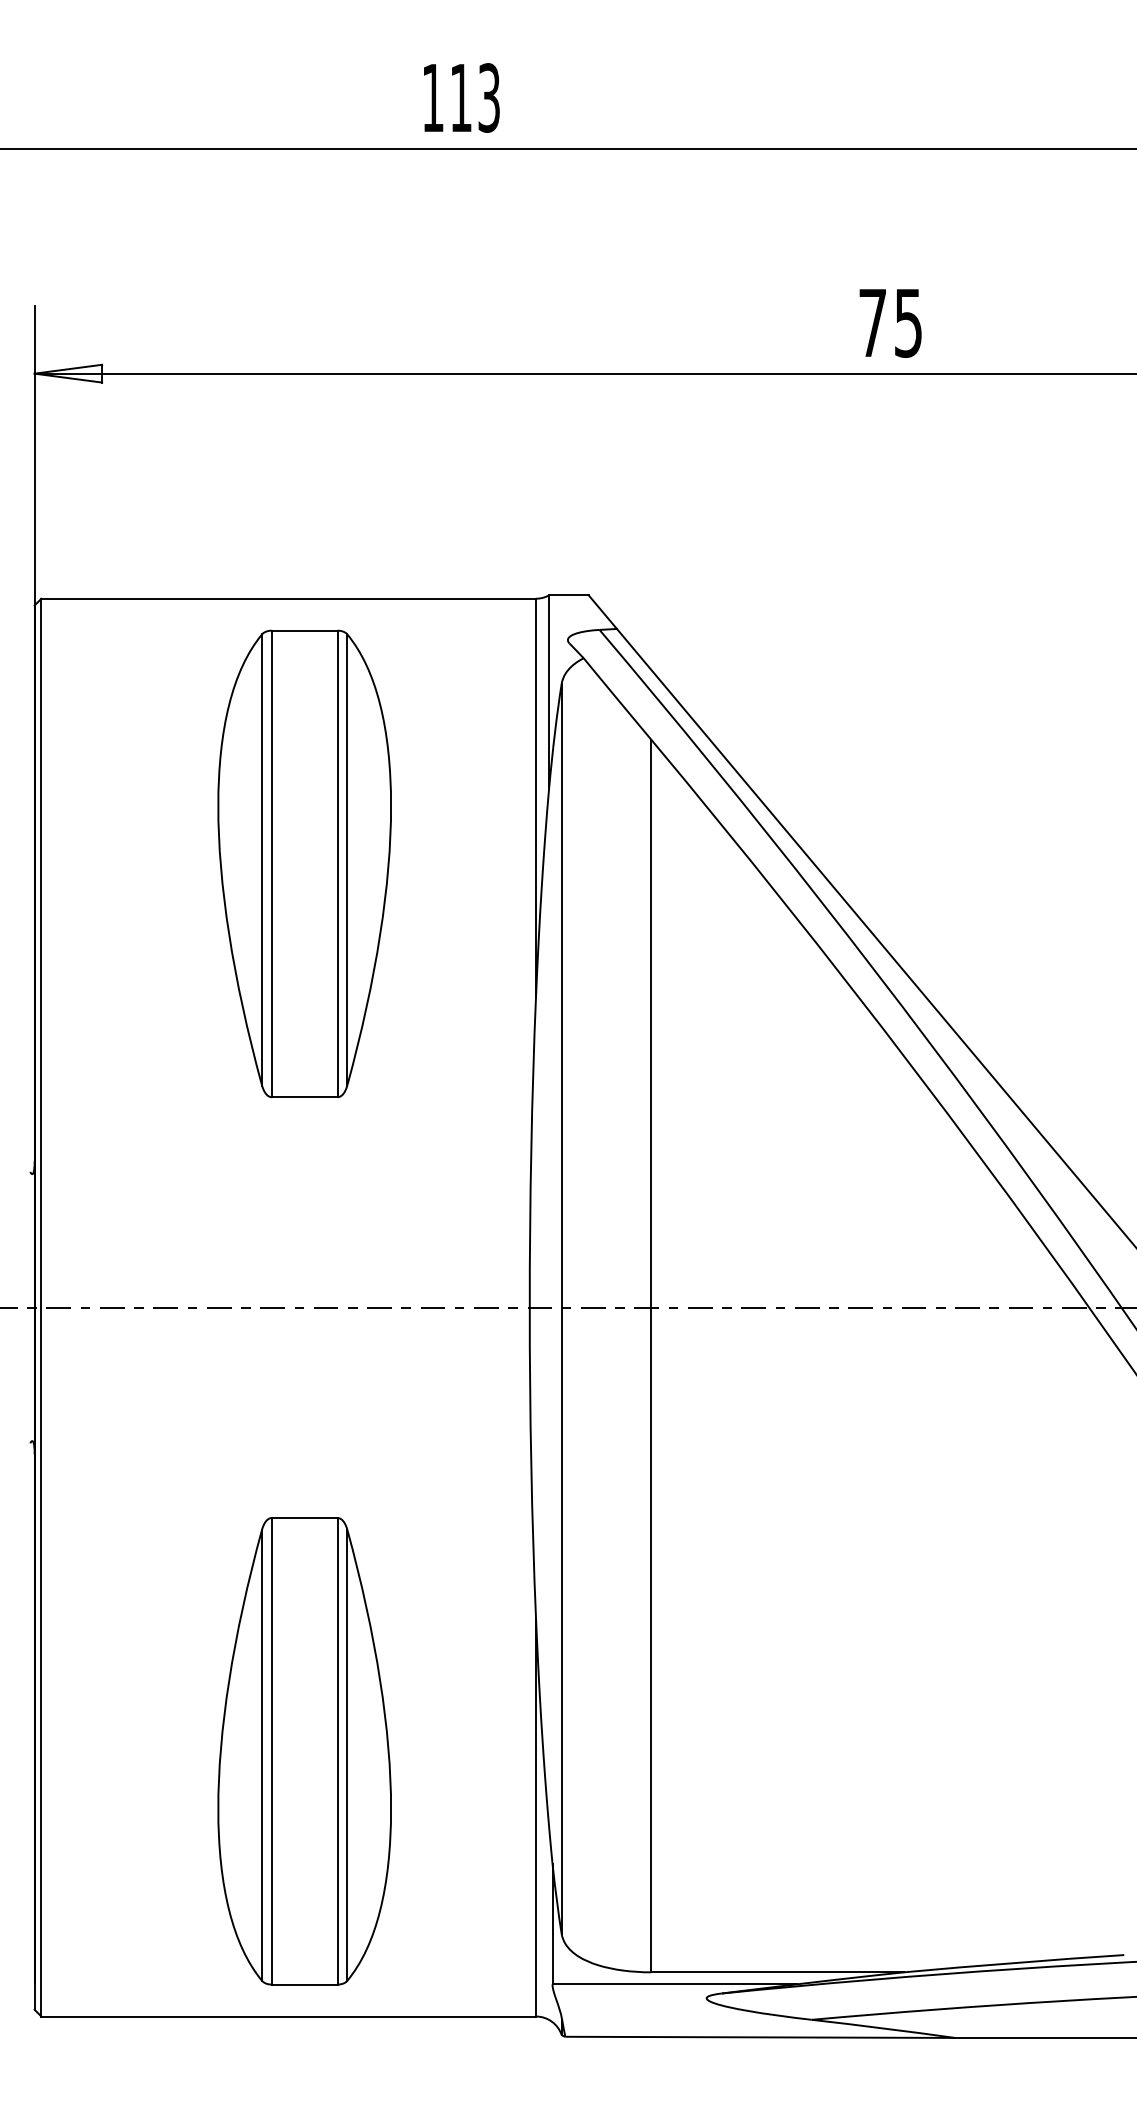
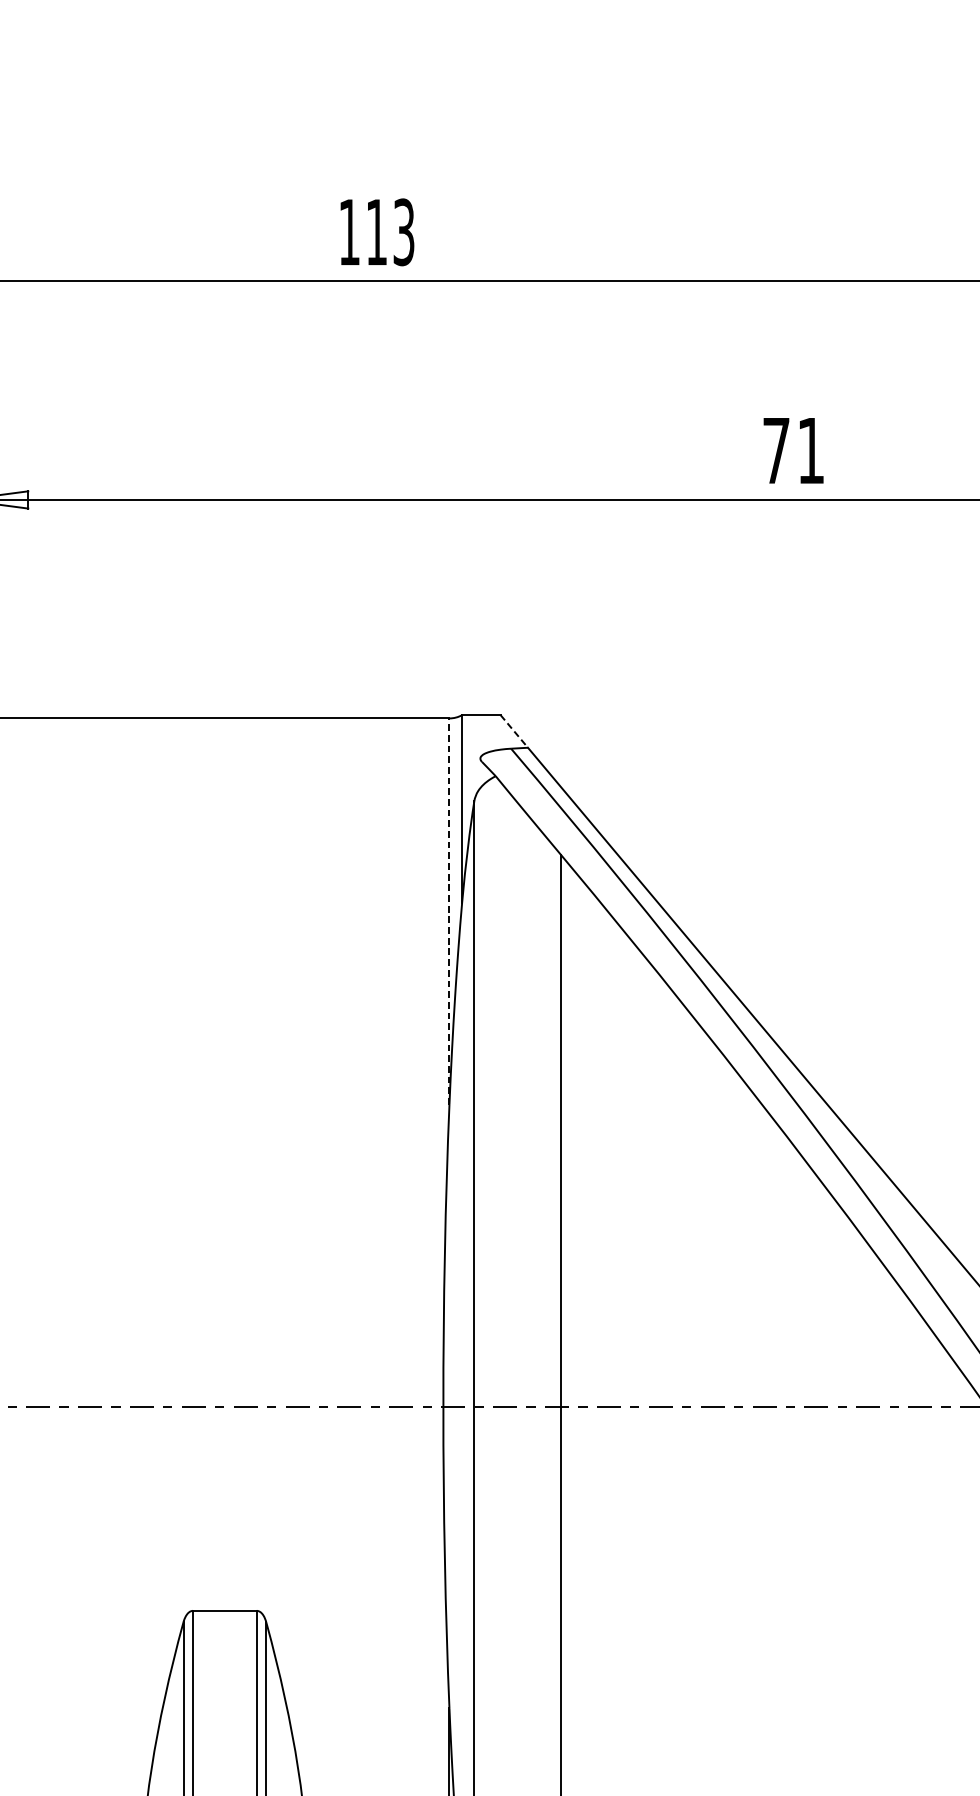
text: (908, 323) -> (811, 451), 75 -> 71
line: (602, 612) -> (513, 731), solid -> dashed
line: (536, 797) -> (449, 911), solid -> dashed
part: (304, 863) -> (224, 975), removed

